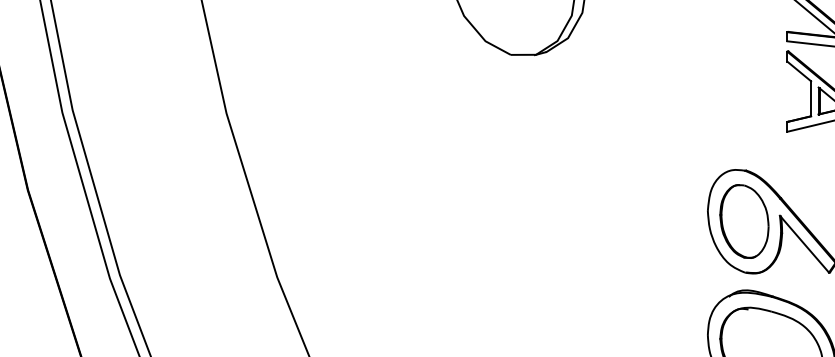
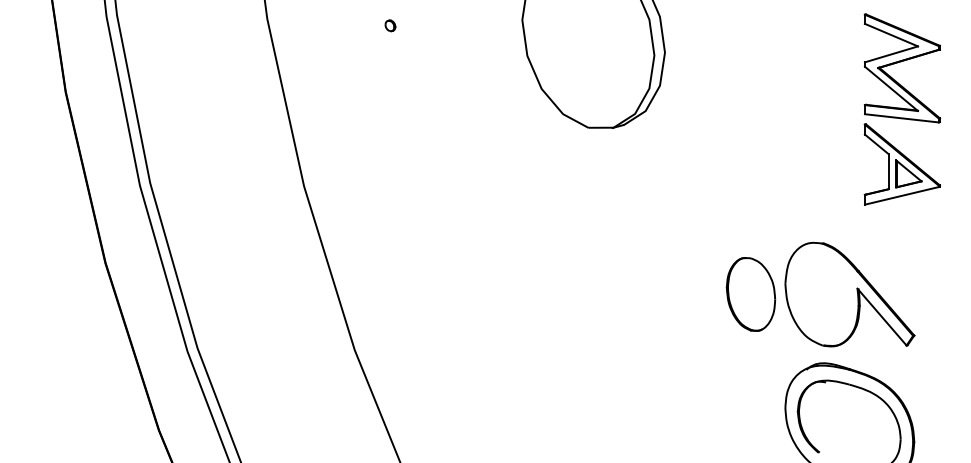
part: (743, 221) -> (750, 294), moved

